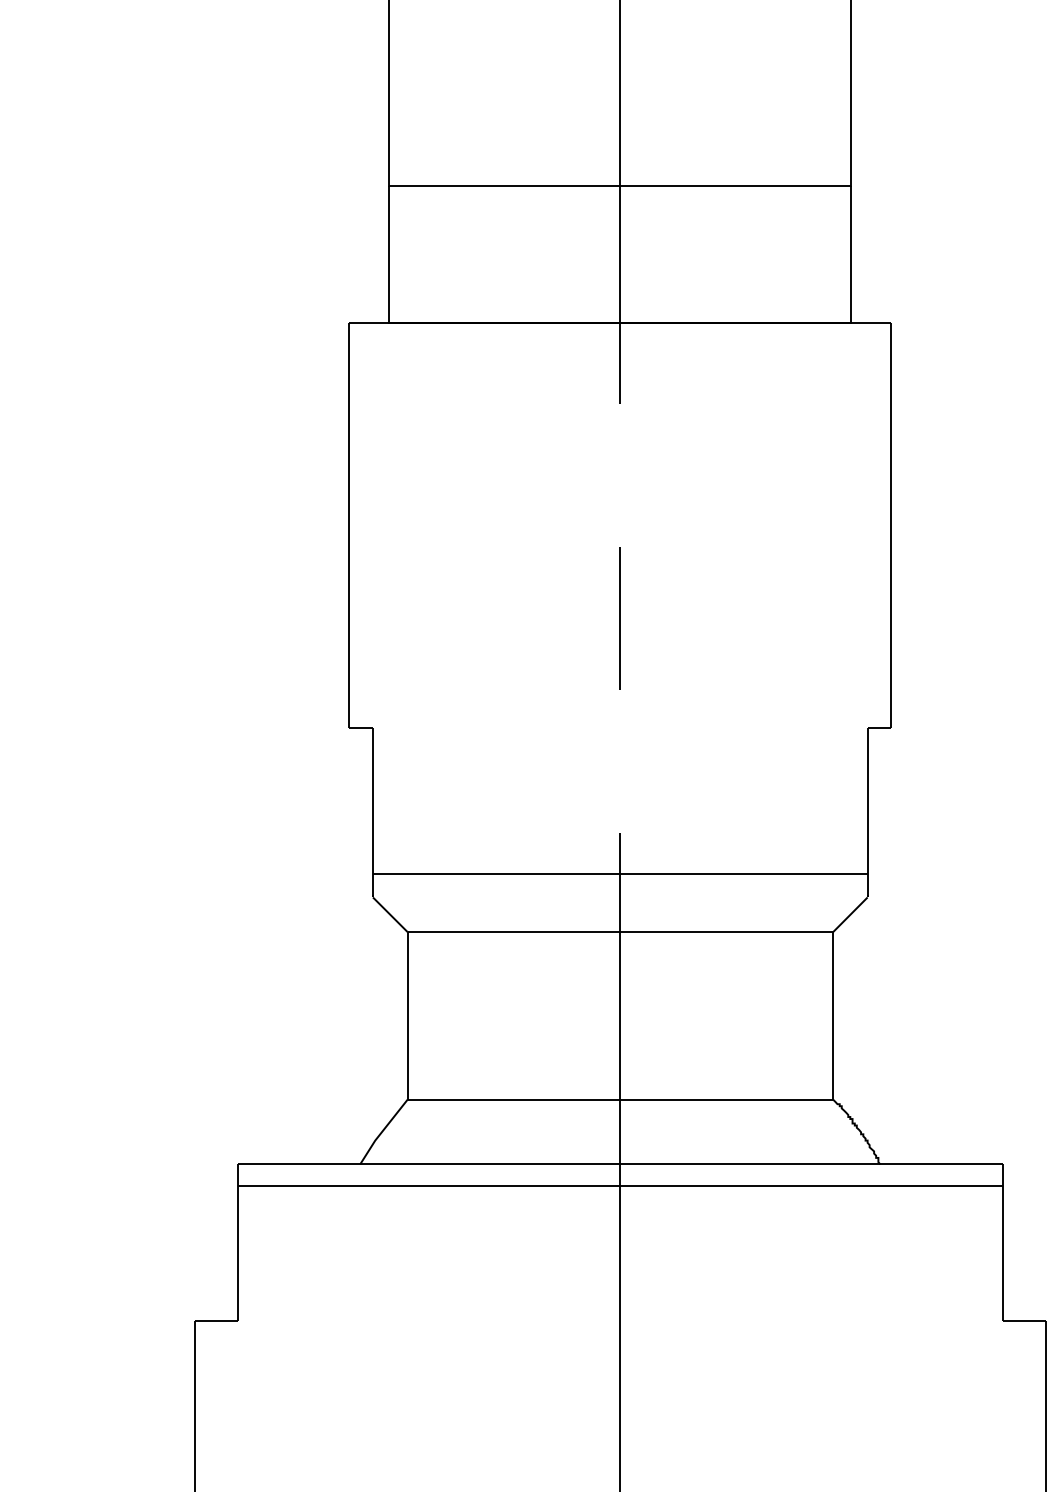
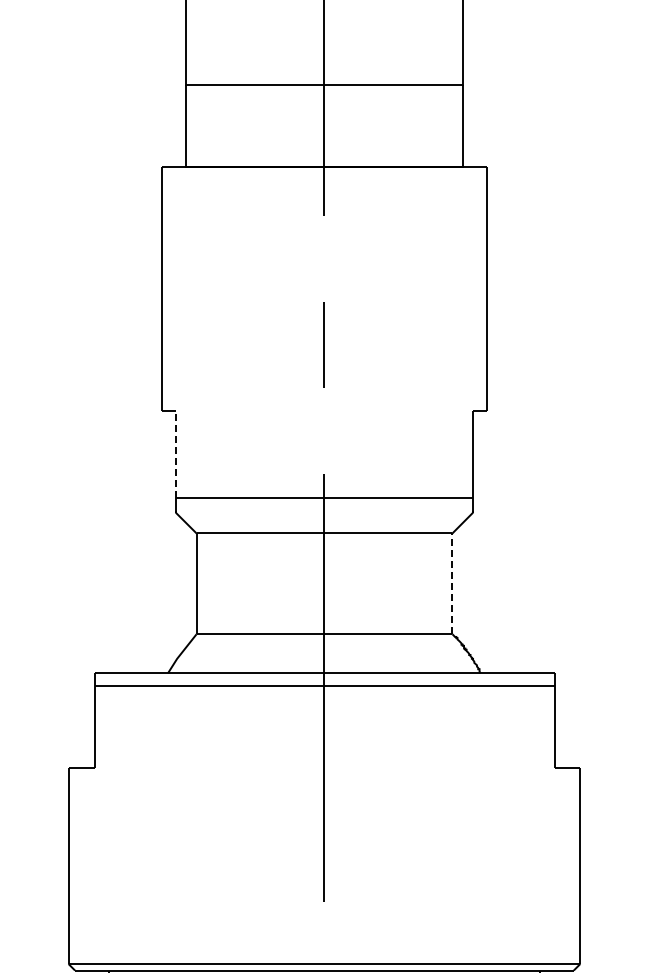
line: (372, 800) -> (175, 454), solid -> dashed
line: (833, 1015) -> (452, 583), solid -> dashed

